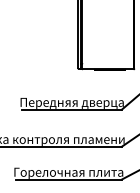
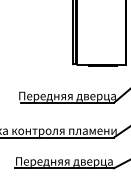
text: (68, 172) -> (64, 161), Горелочная плита -> Передняя дверца

